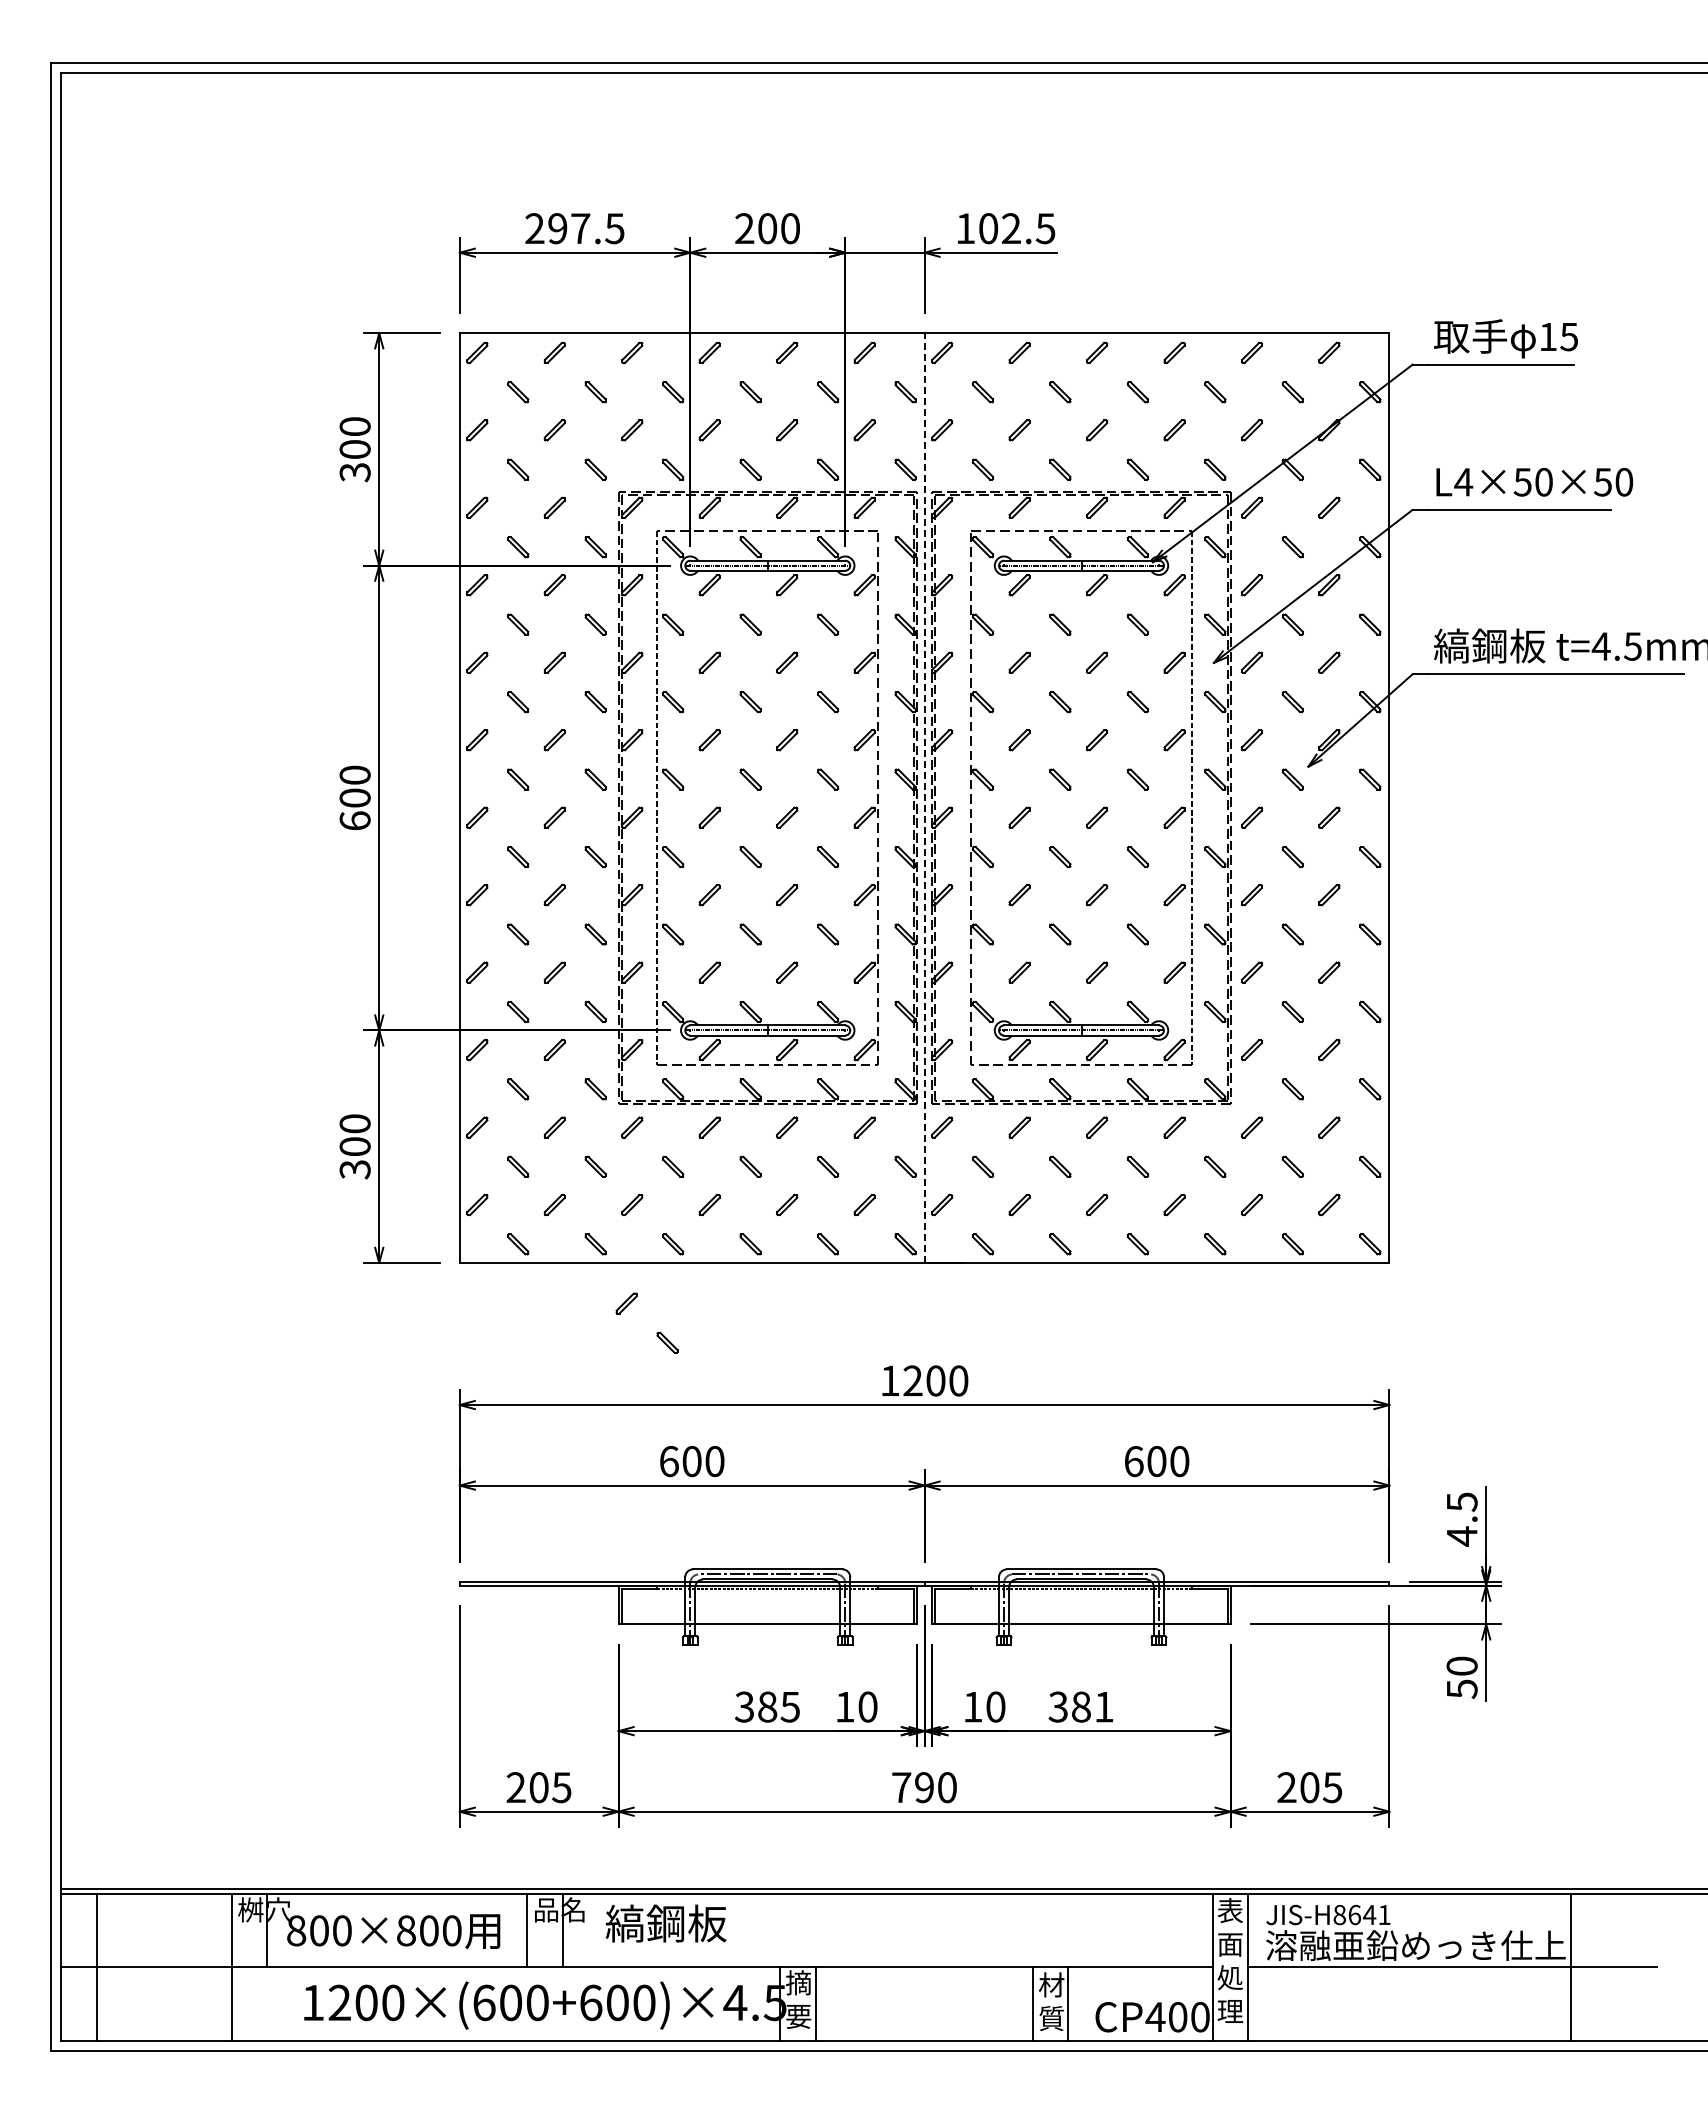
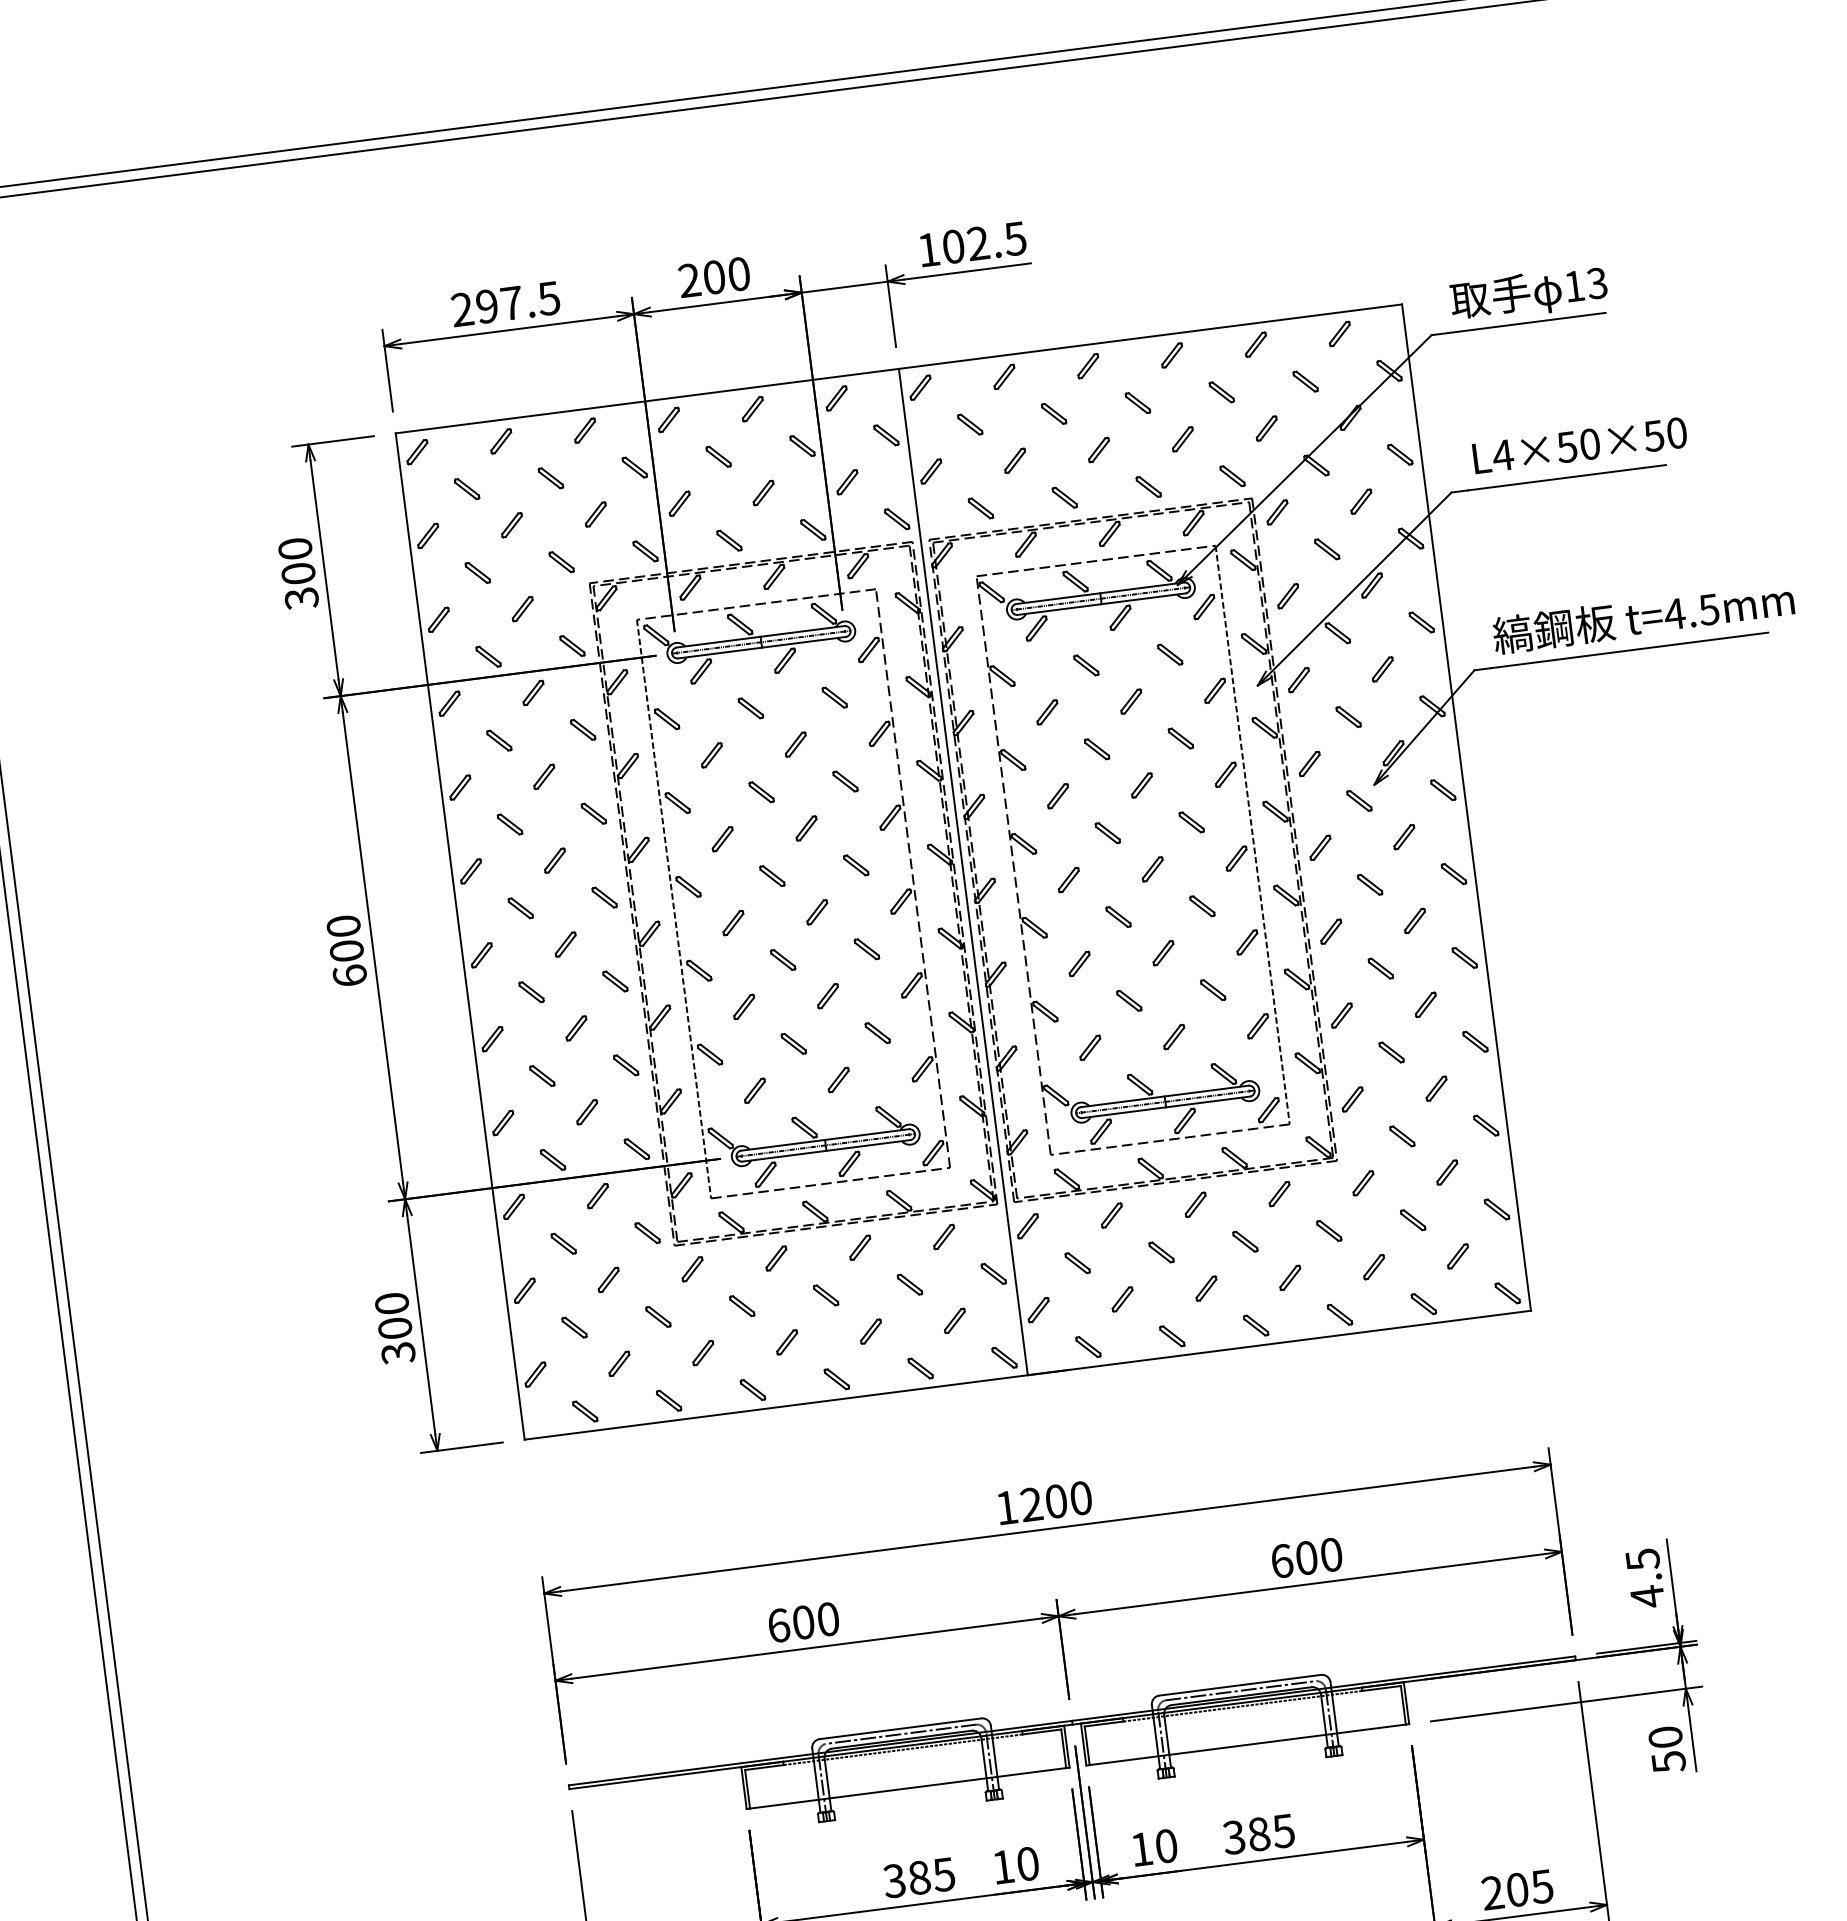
text: (1568, 336) -> (1596, 283), 15 -> 13
line: (924, 798) -> (963, 872), dashed -> solid
part: (657, 1332) -> (748, 1487), removed
text: (1103, 1707) -> (1283, 1831), 381 -> 385

